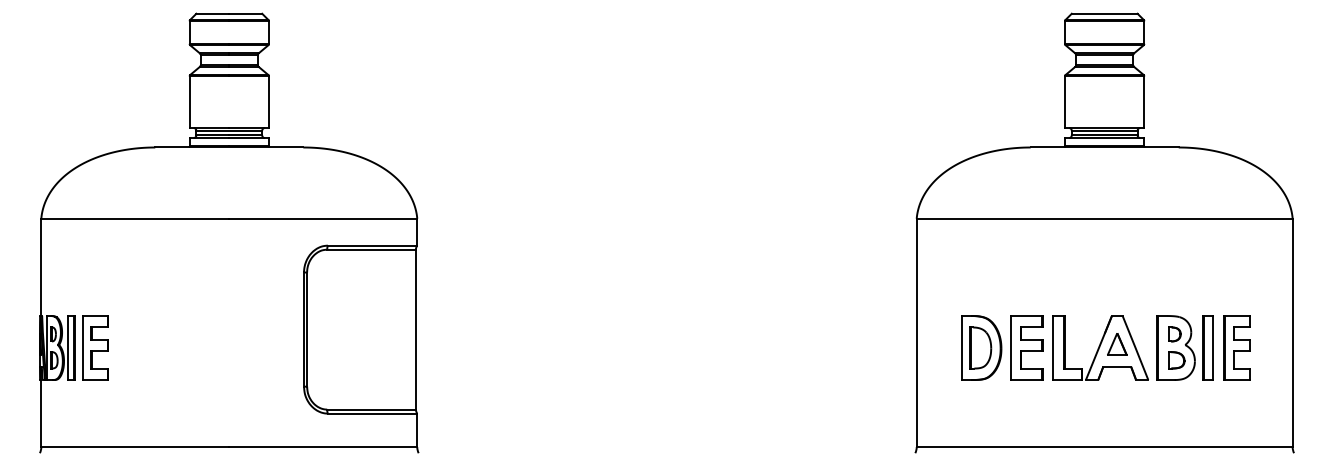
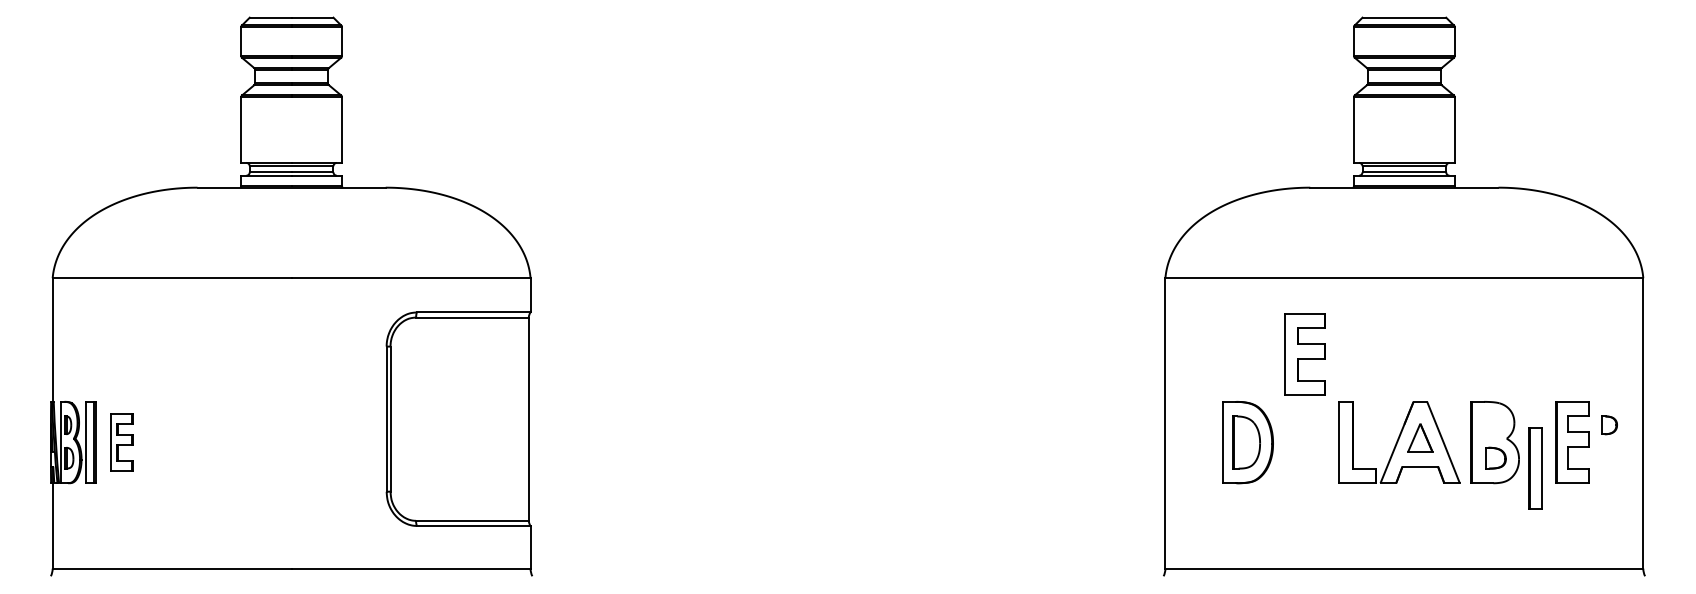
part: (1174, 334) -> (1609, 425), moved
part: (95, 347) -> (121, 442), size x0.7
part: (1026, 347) -> (1304, 354), moved
part: (1207, 347) -> (1535, 468), moved

